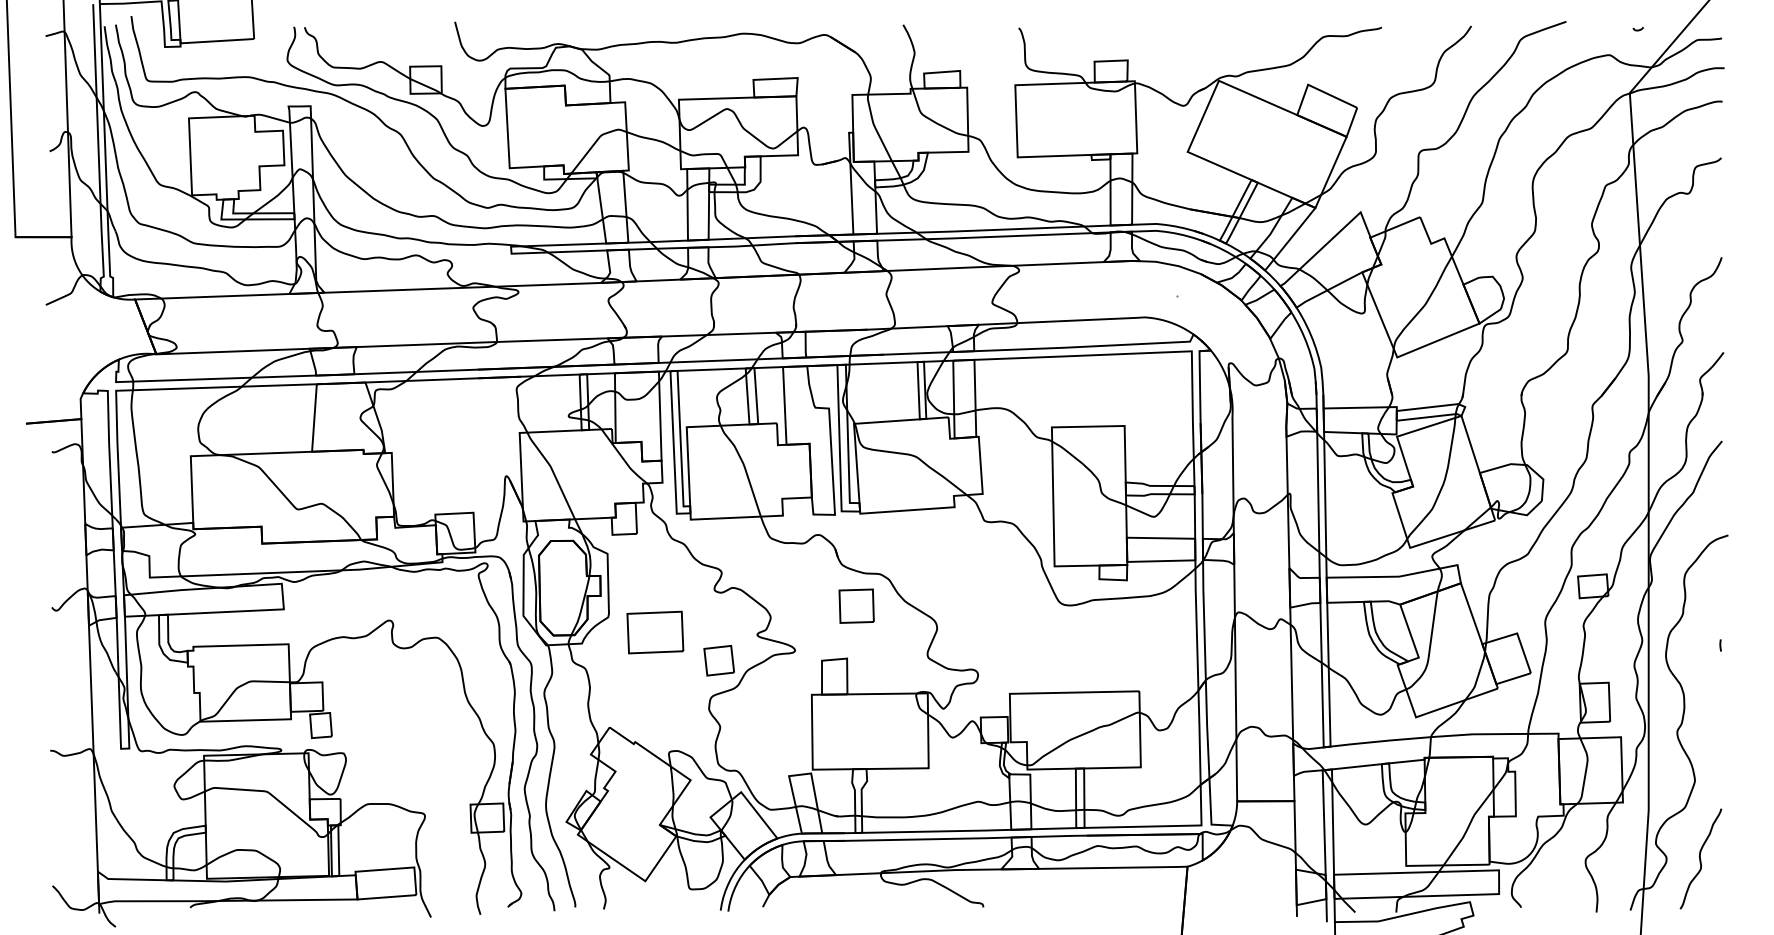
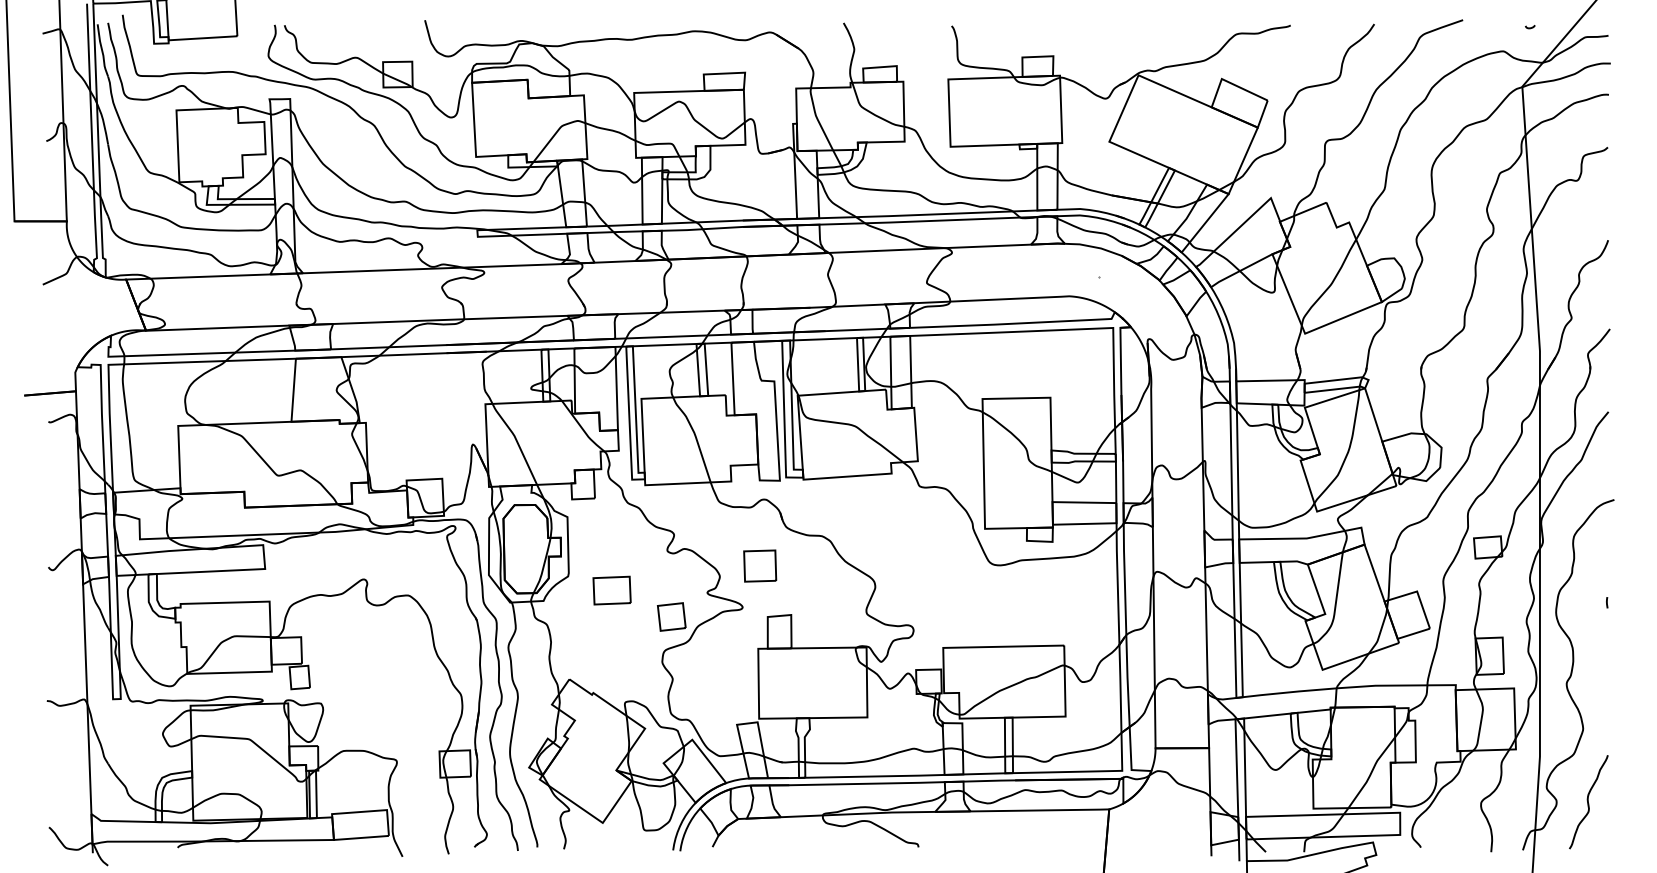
part: (857, 605) -> (760, 565), moved
part: (654, 632) -> (611, 590), size x0.71

